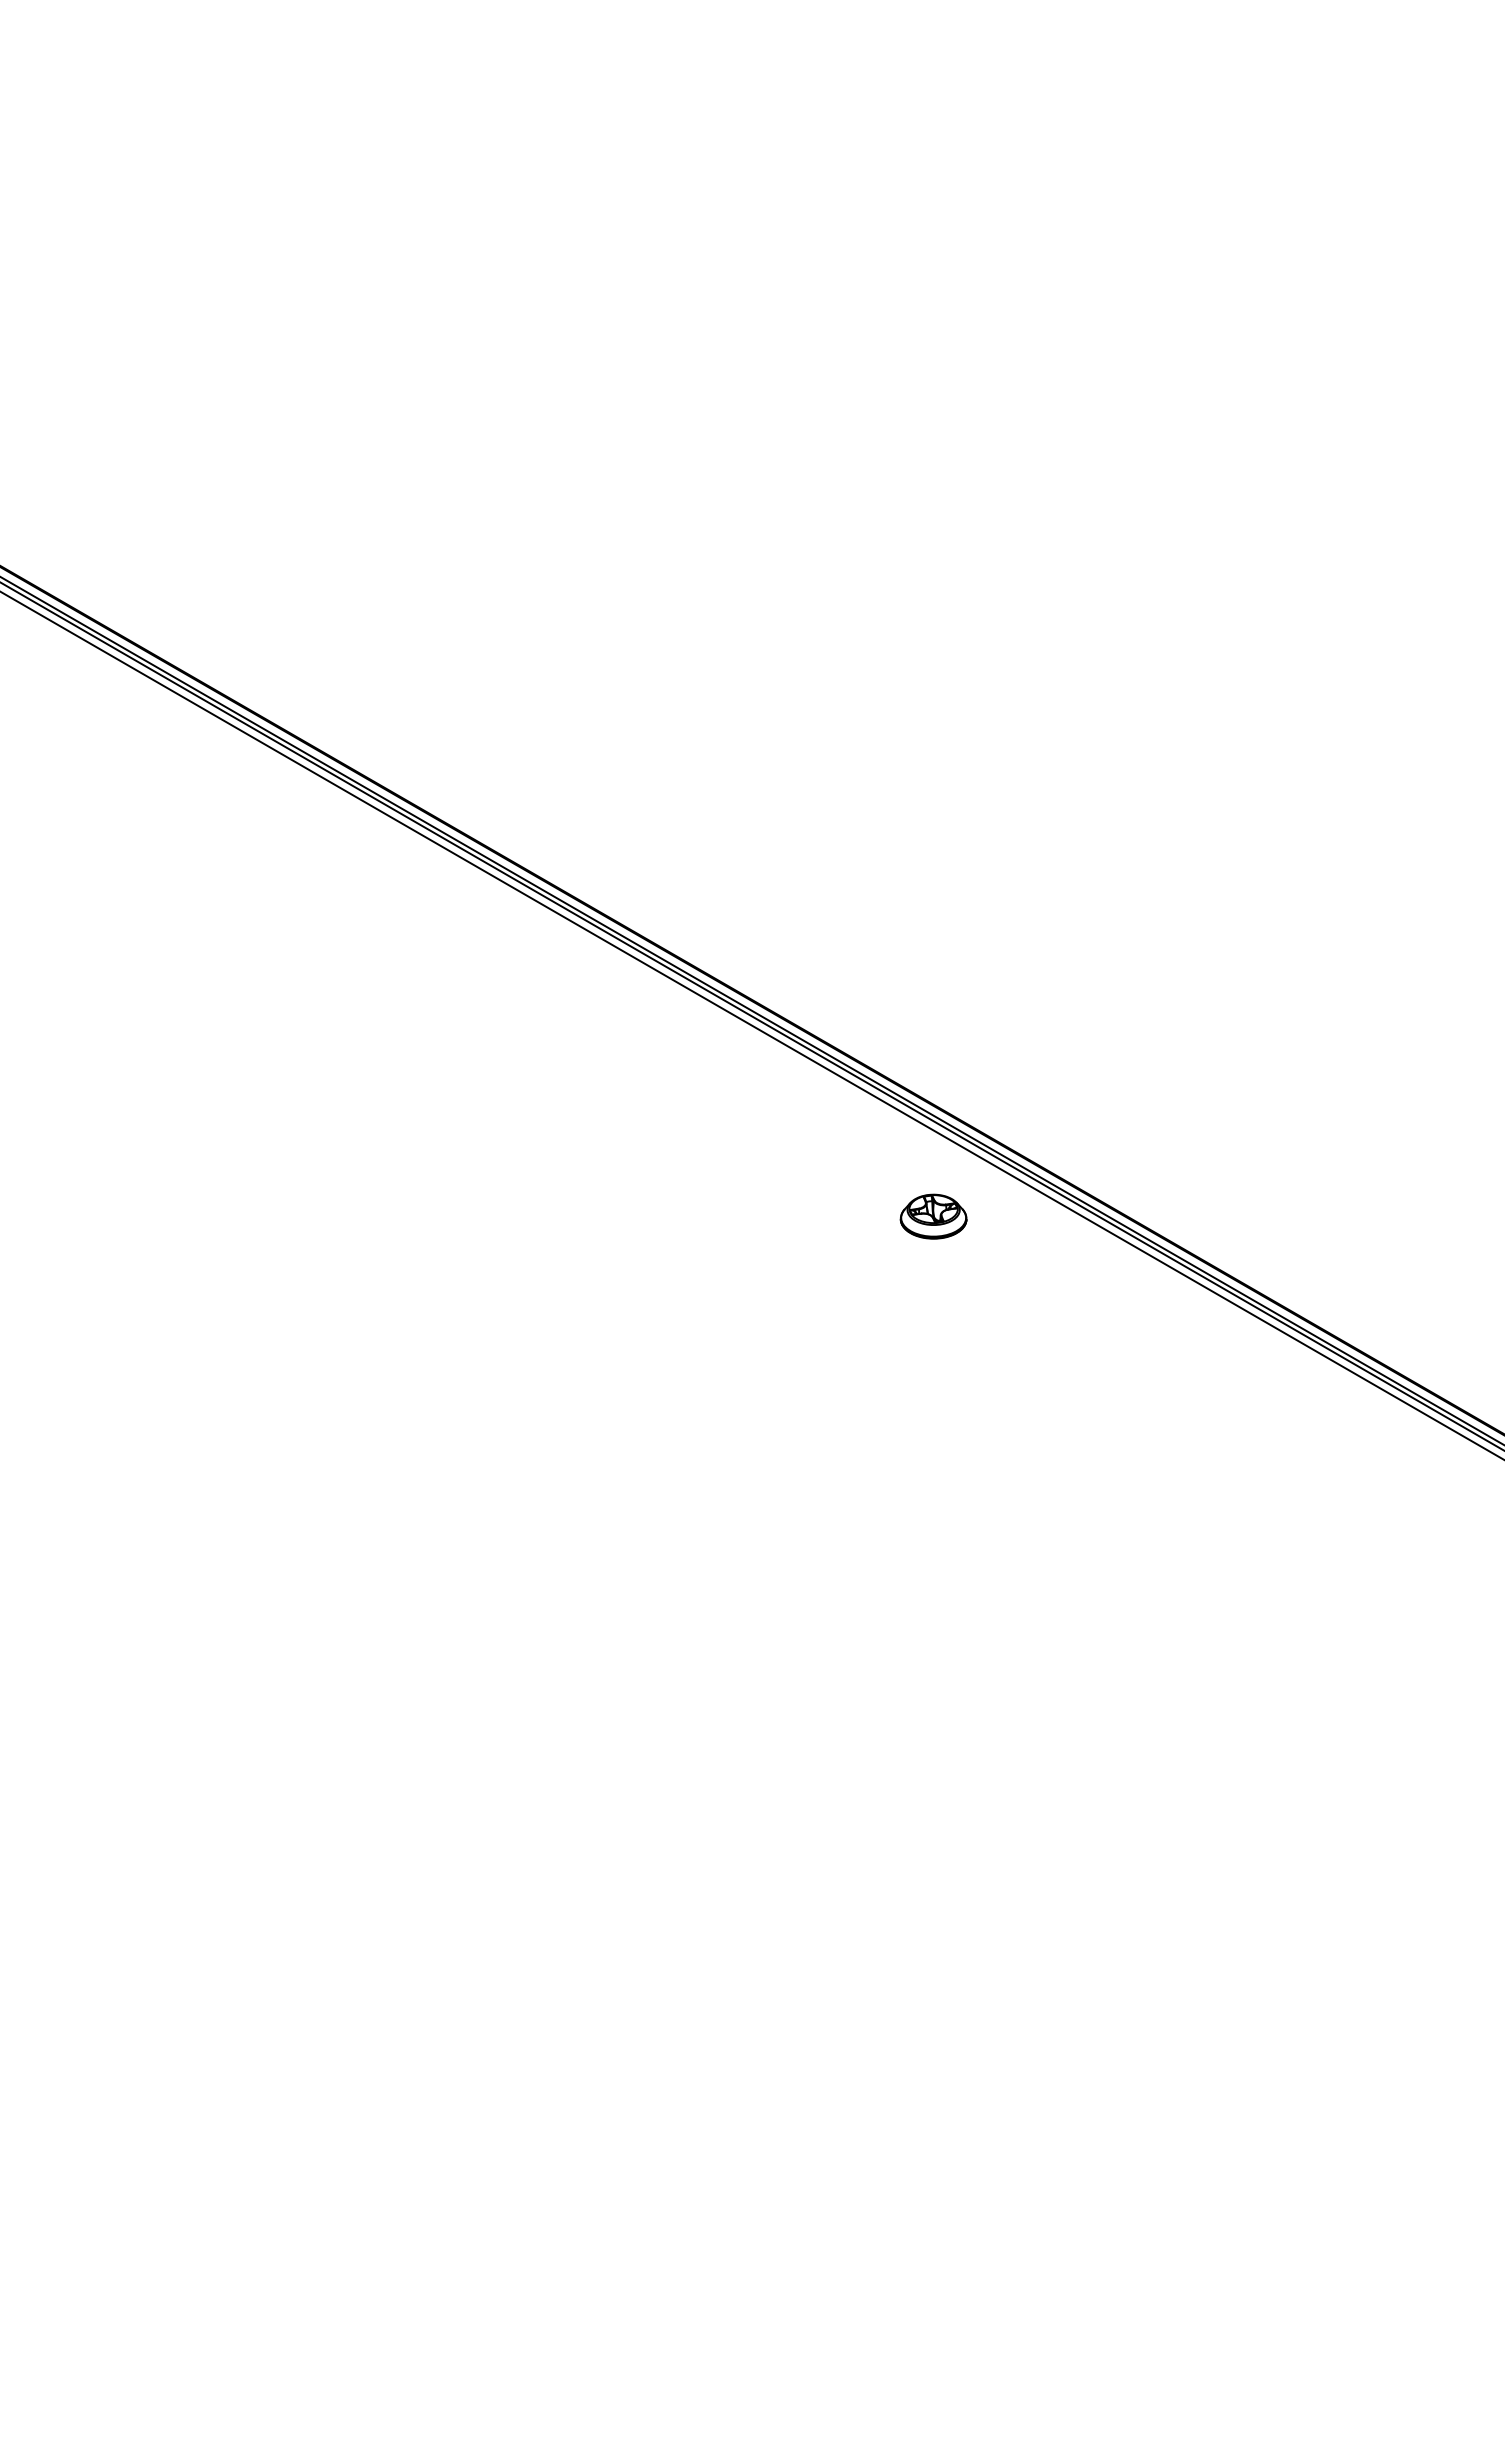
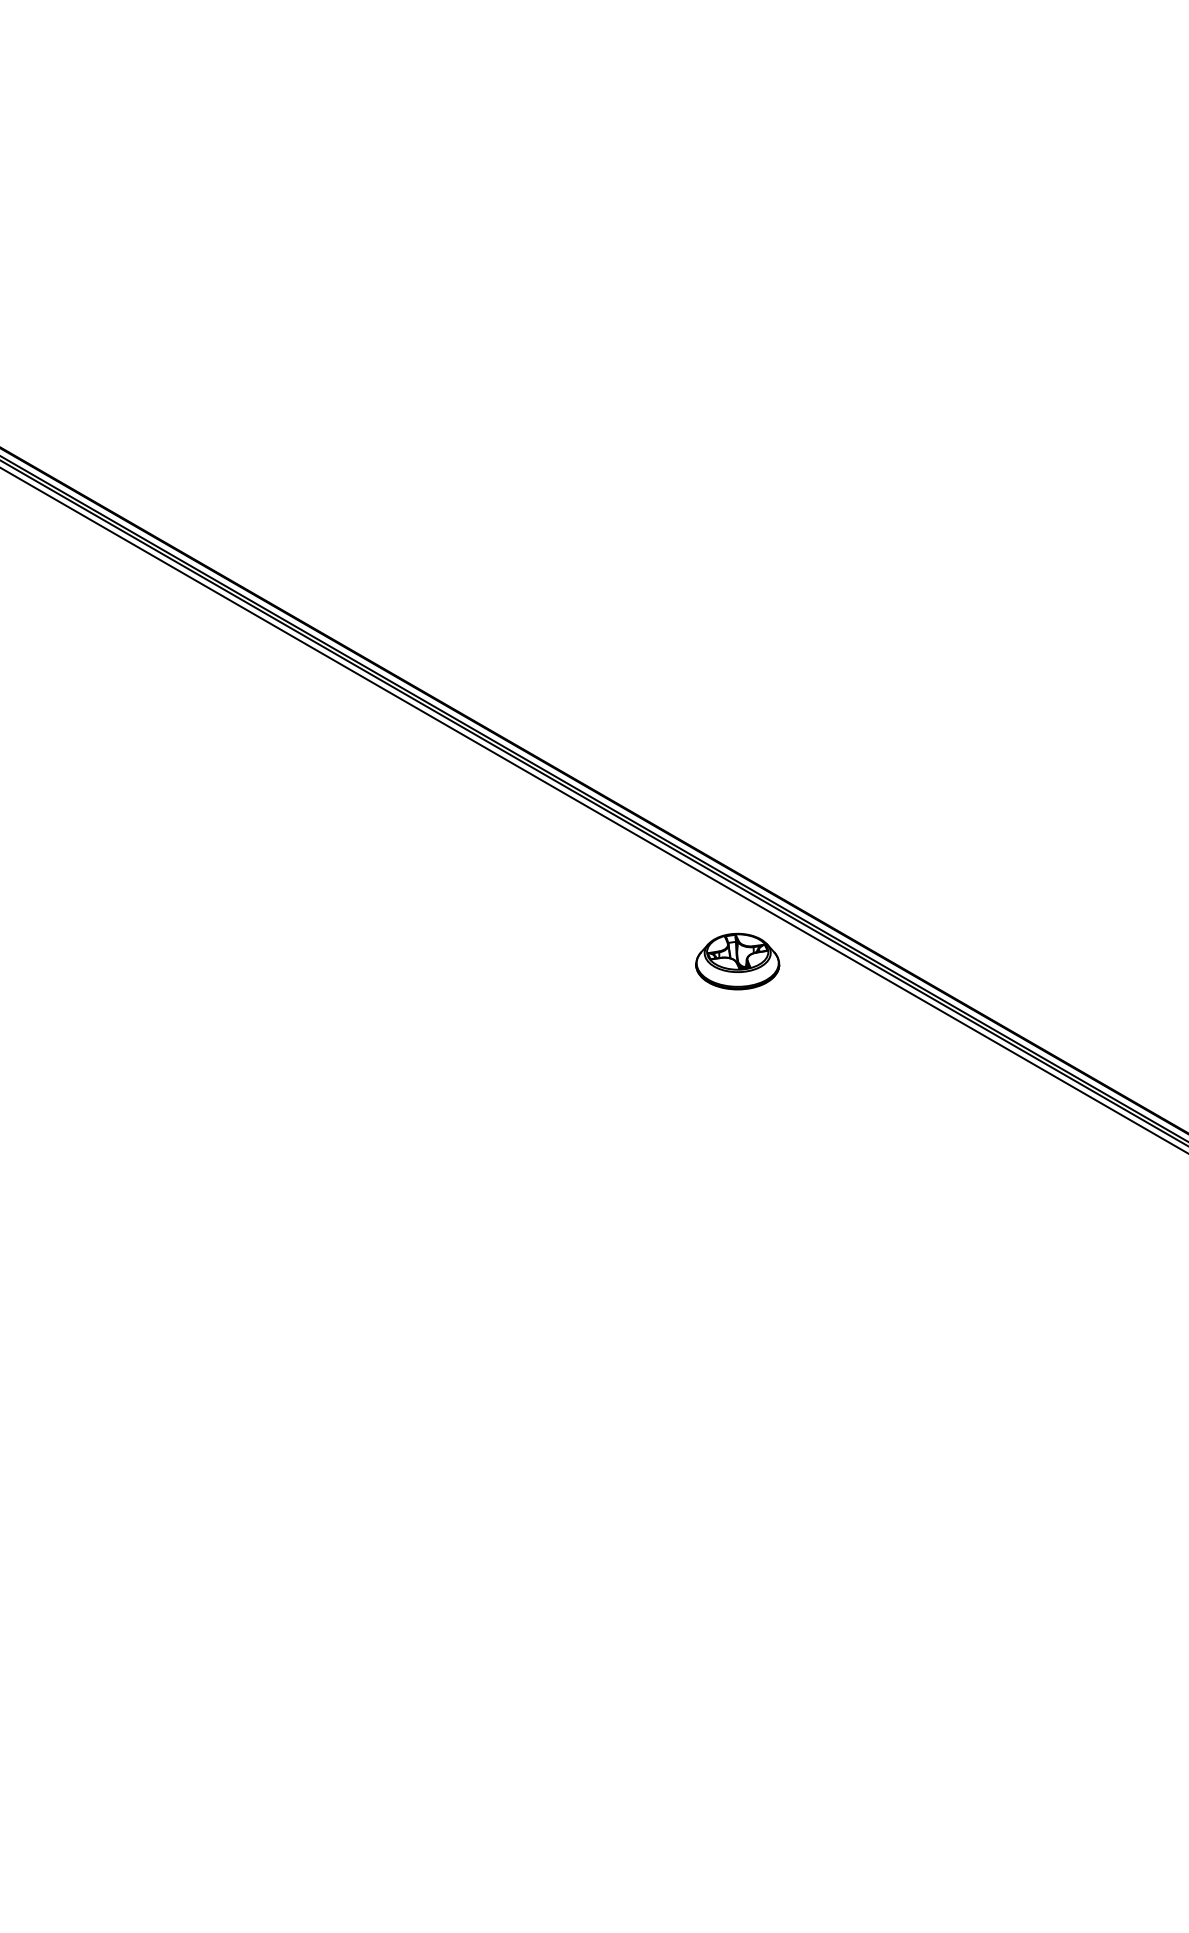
part: (933, 1216) -> (737, 961), size x1.6

